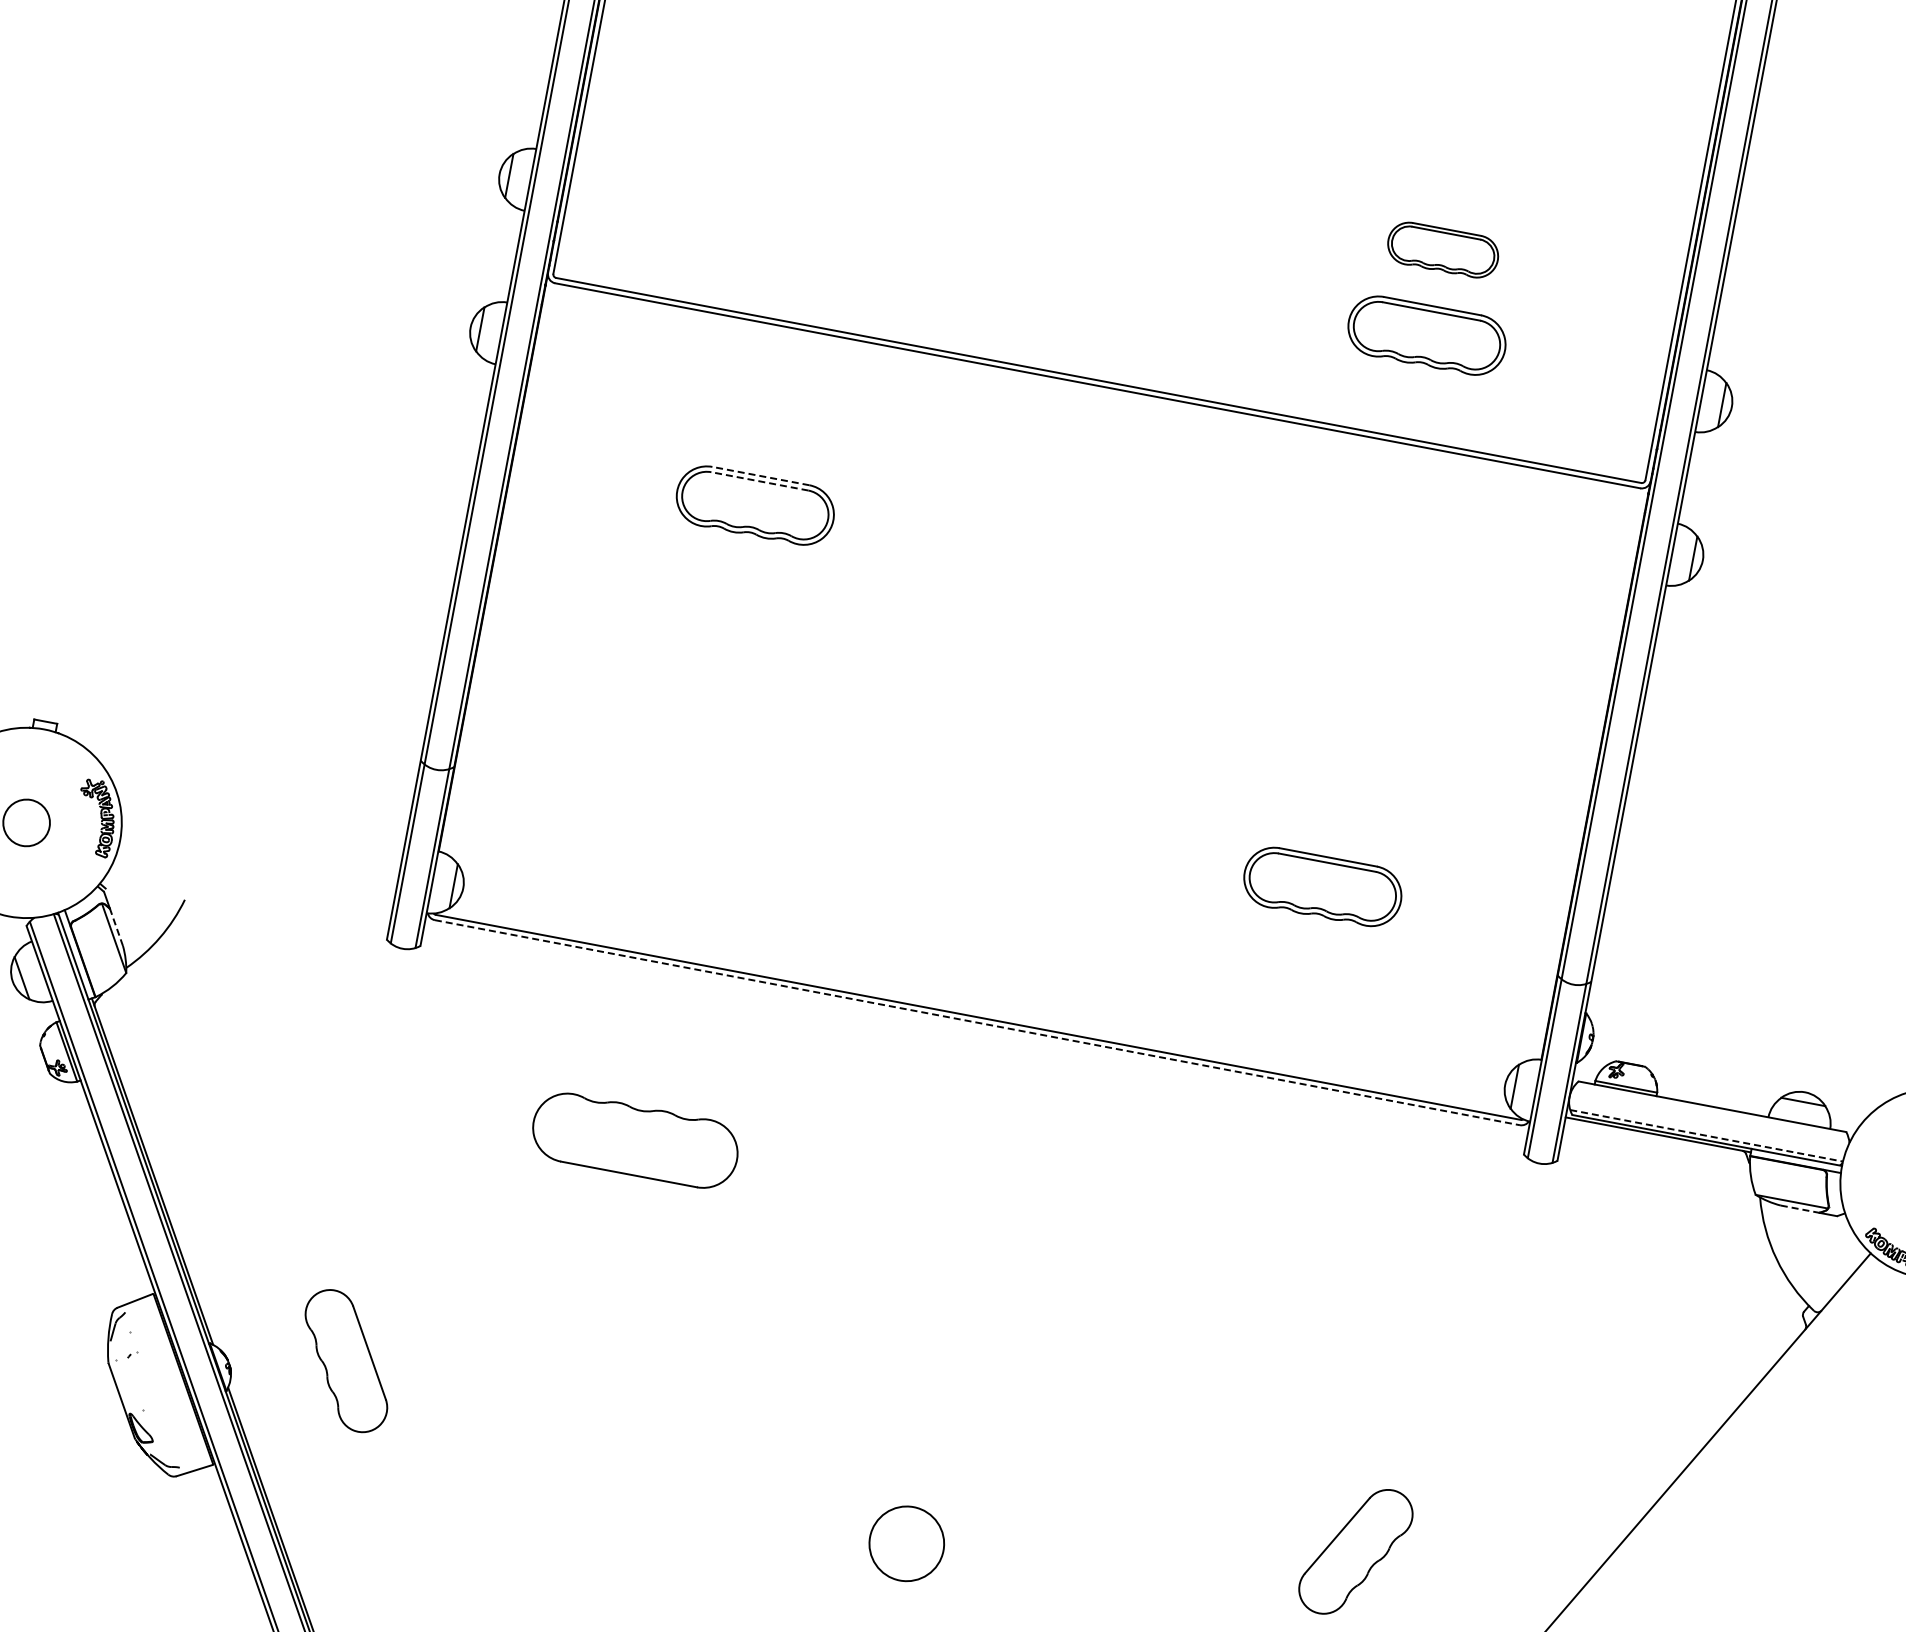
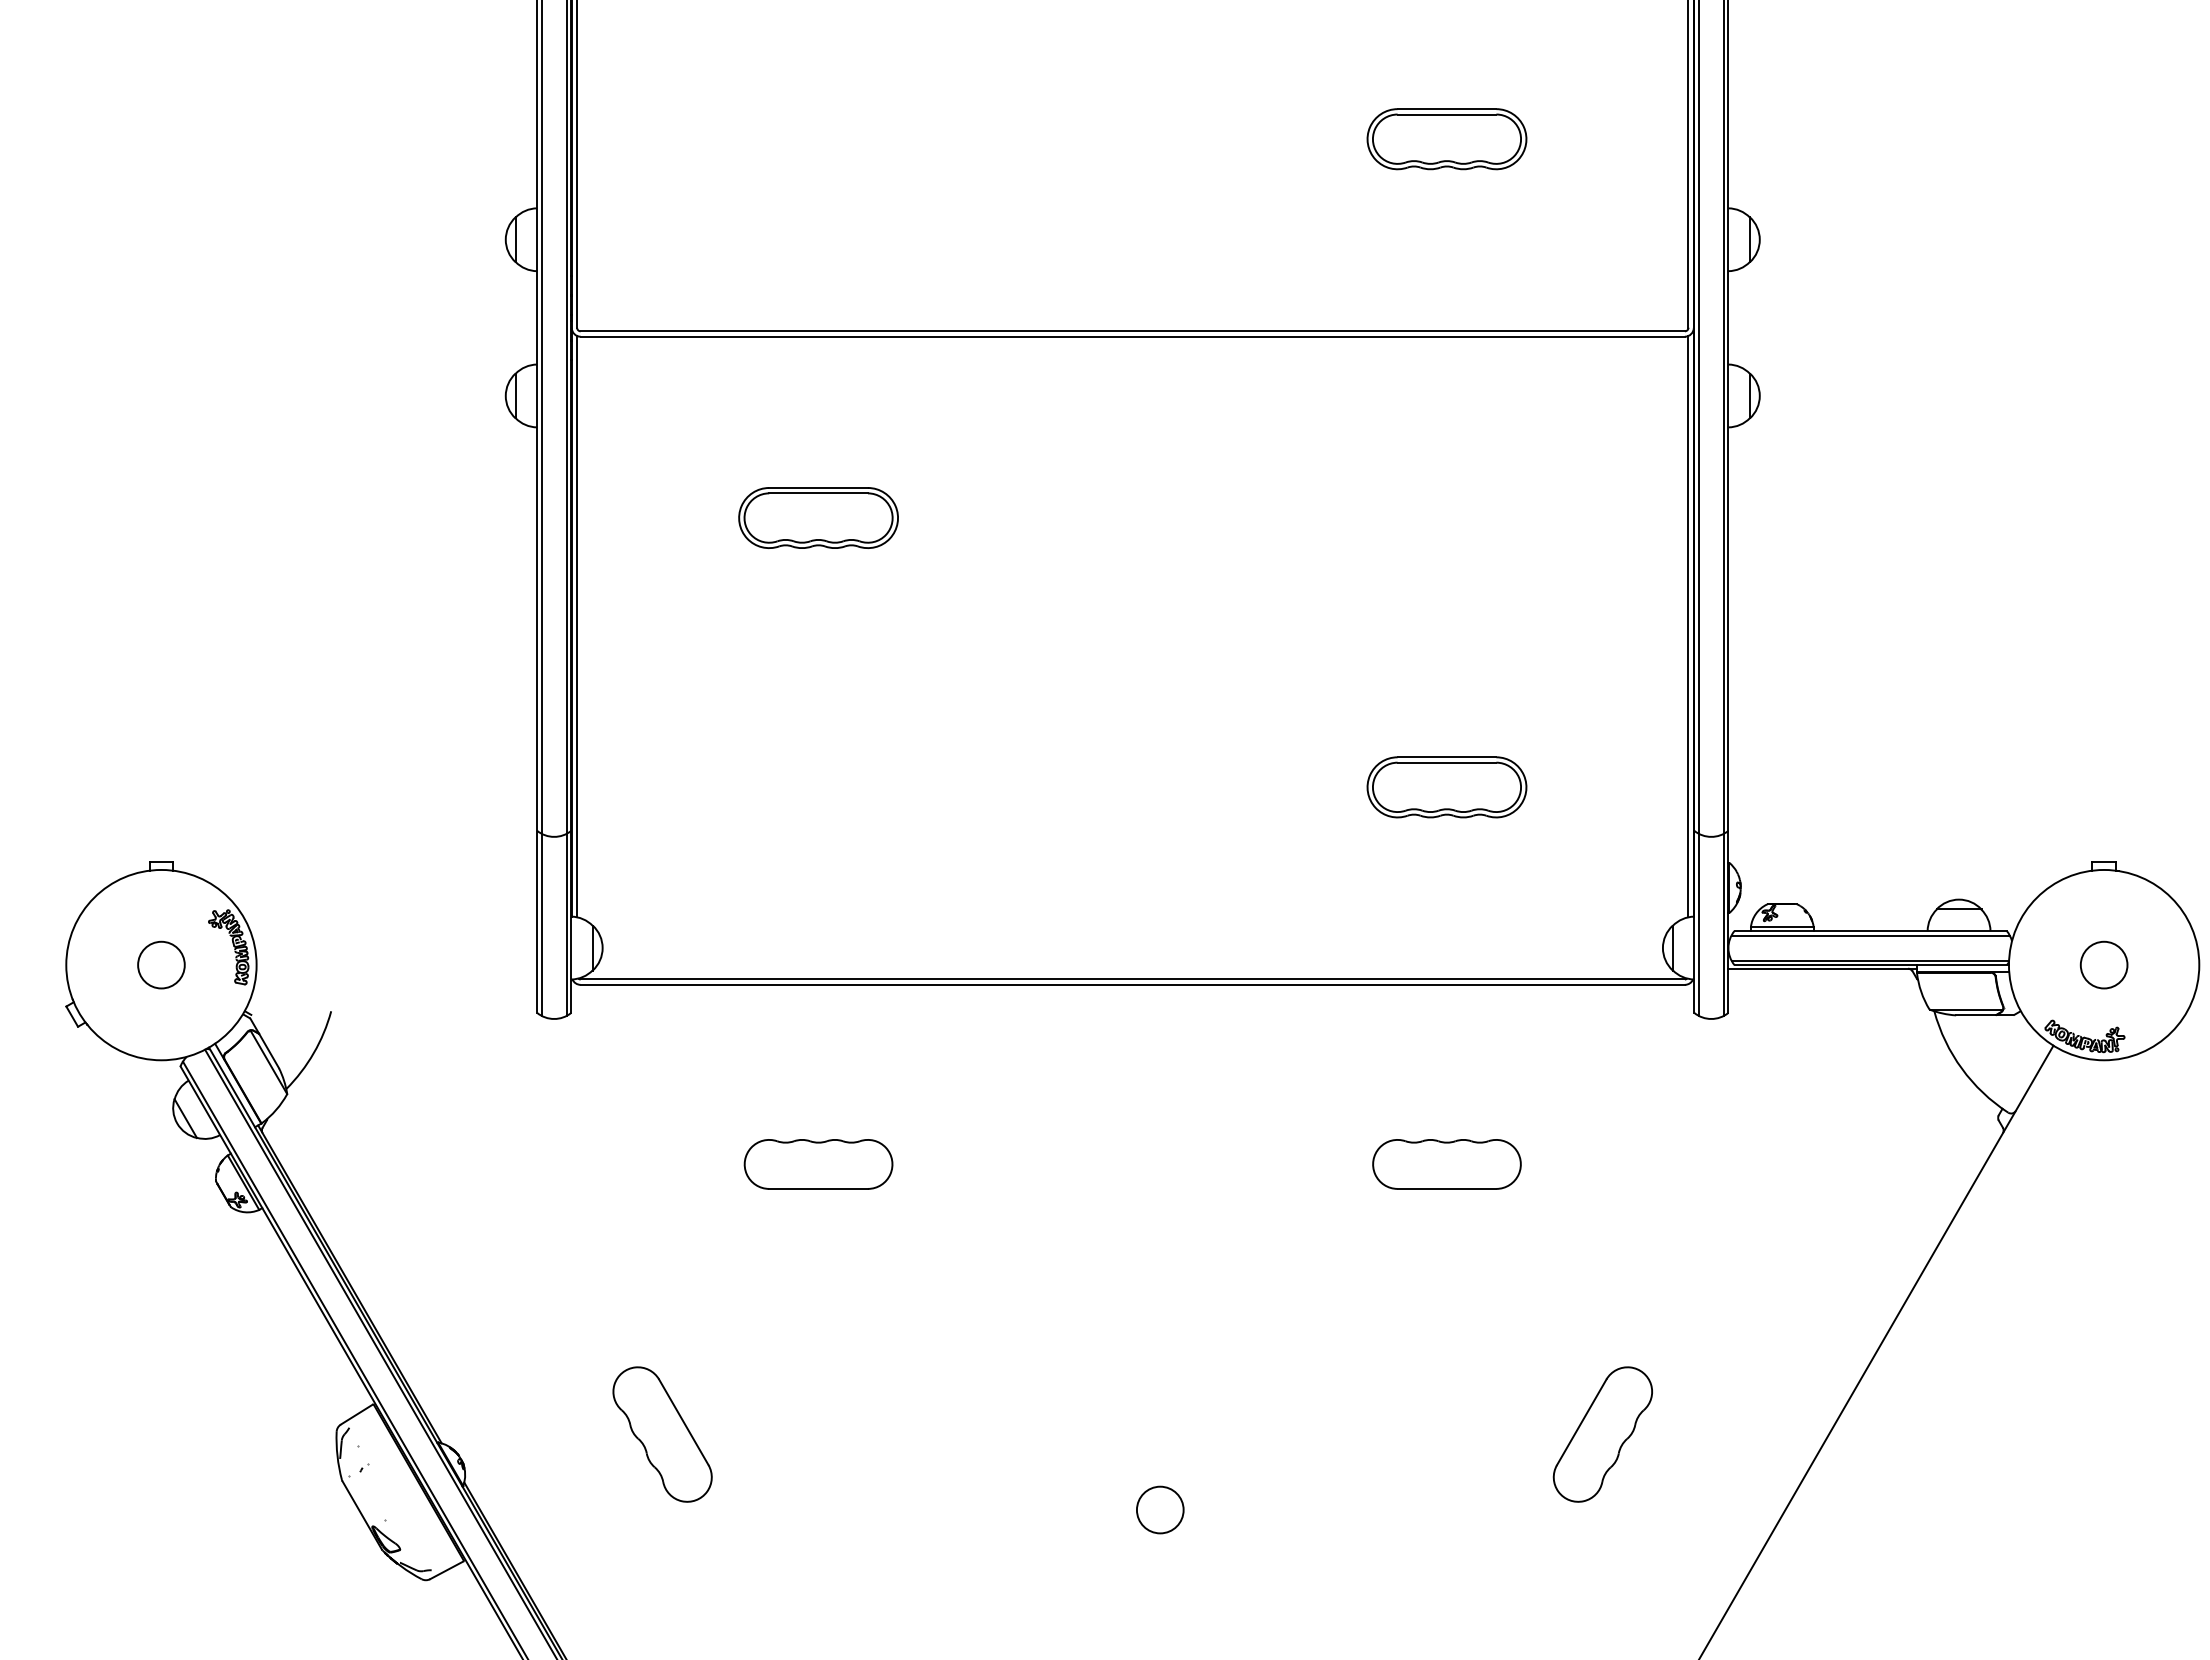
part: (1442, 250) -> (1446, 139), size x1.43
part: (1426, 335) -> (1446, 226), removed
line: (760, 475) -> (818, 487), dashed -> solid
line: (759, 481) -> (818, 493), dashed -> solid
line: (498, 567) -> (577, 626), added
line: (1590, 773) -> (1688, 626), added
line: (116, 927) -> (269, 1051), dashed -> solid
line: (978, 1022) -> (1133, 984), dashed -> solid
line: (1711, 1111) -> (1870, 935), added
line: (1706, 1135) -> (1870, 960), dashed -> solid
part: (635, 1140) -> (818, 1164), size x0.71
line: (1799, 1209) -> (1975, 1015), dashed -> solid
part: (1252, 1257) -> (1446, 1164), added
part: (346, 1361) -> (662, 1434), moved
circle: (907, 1543) -> (1160, 1509), size x0.62

